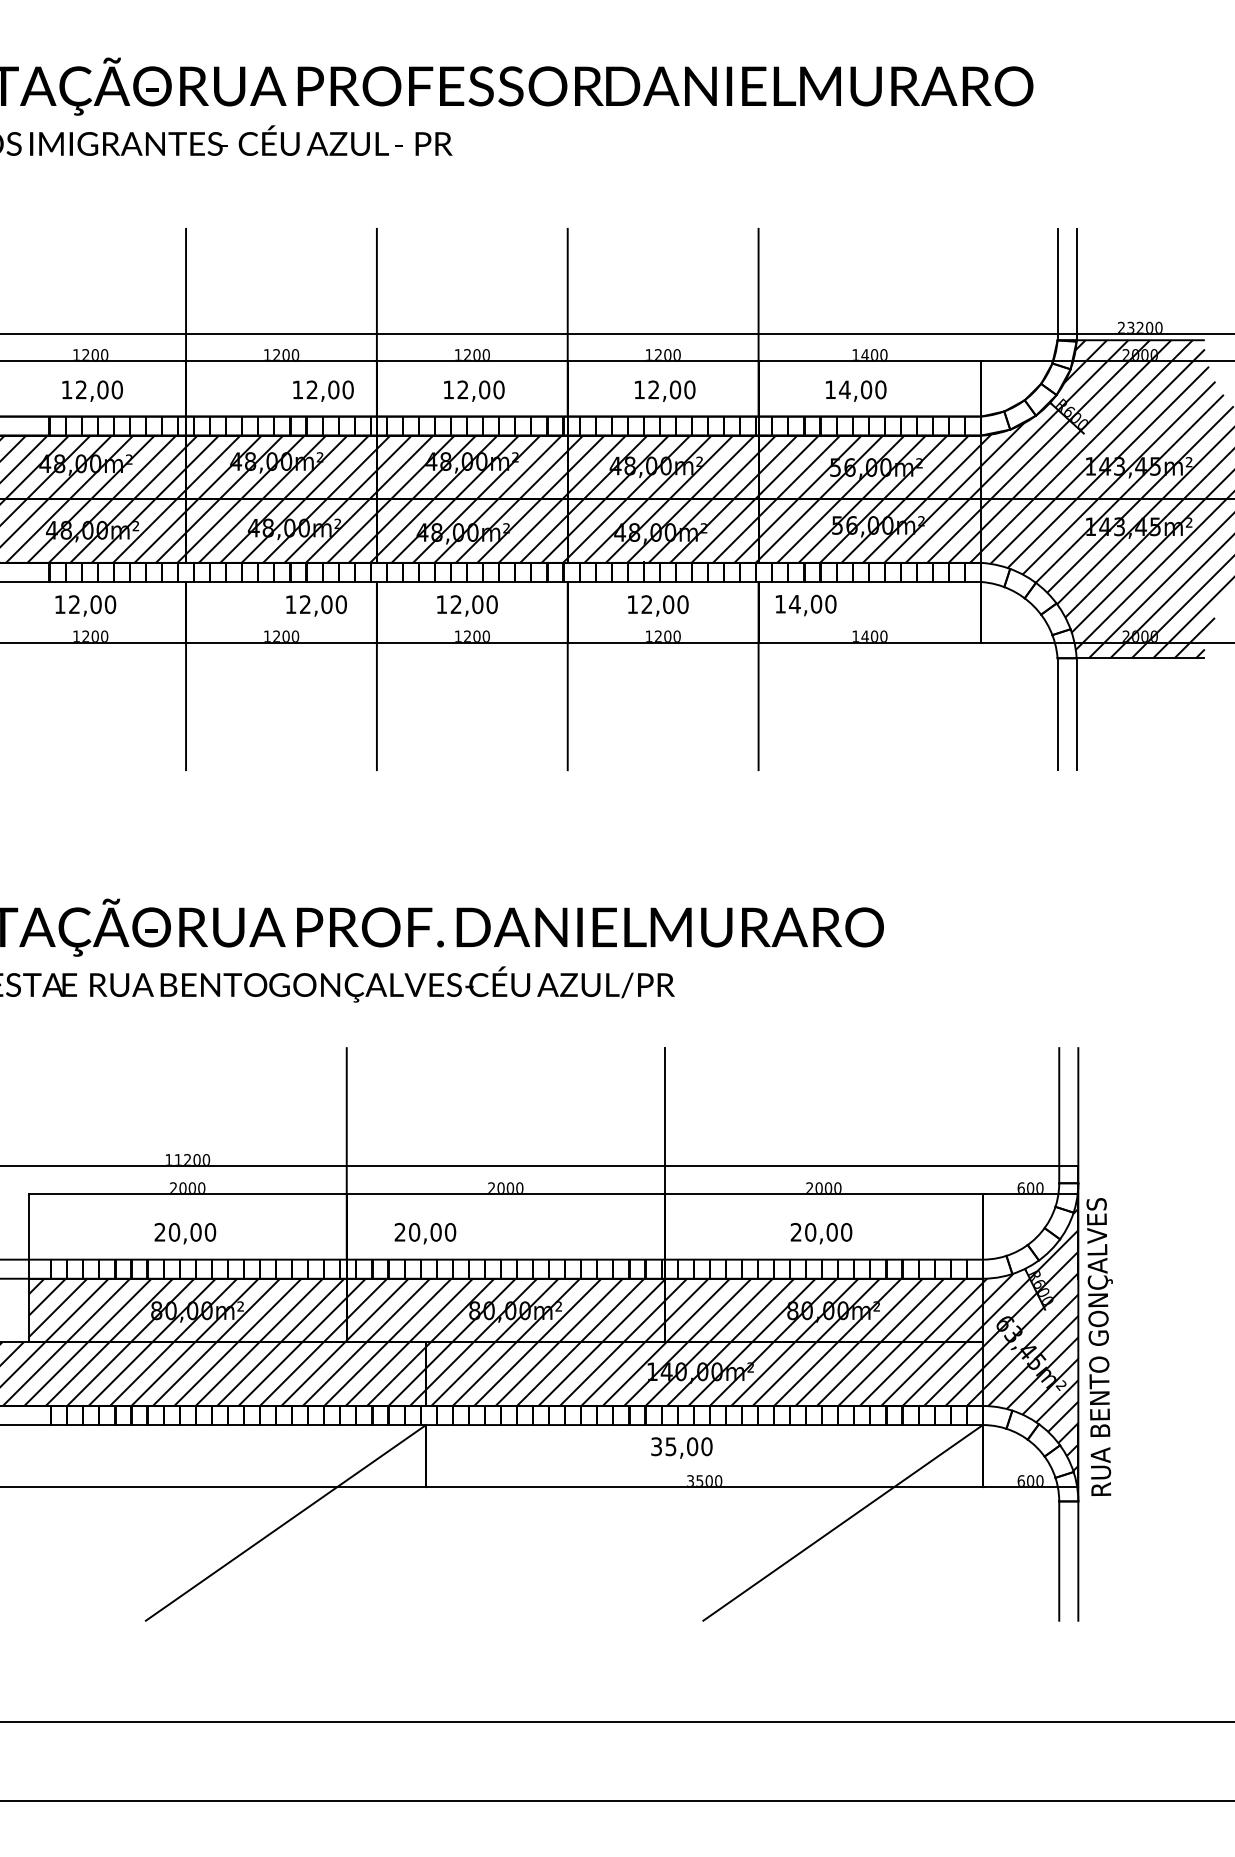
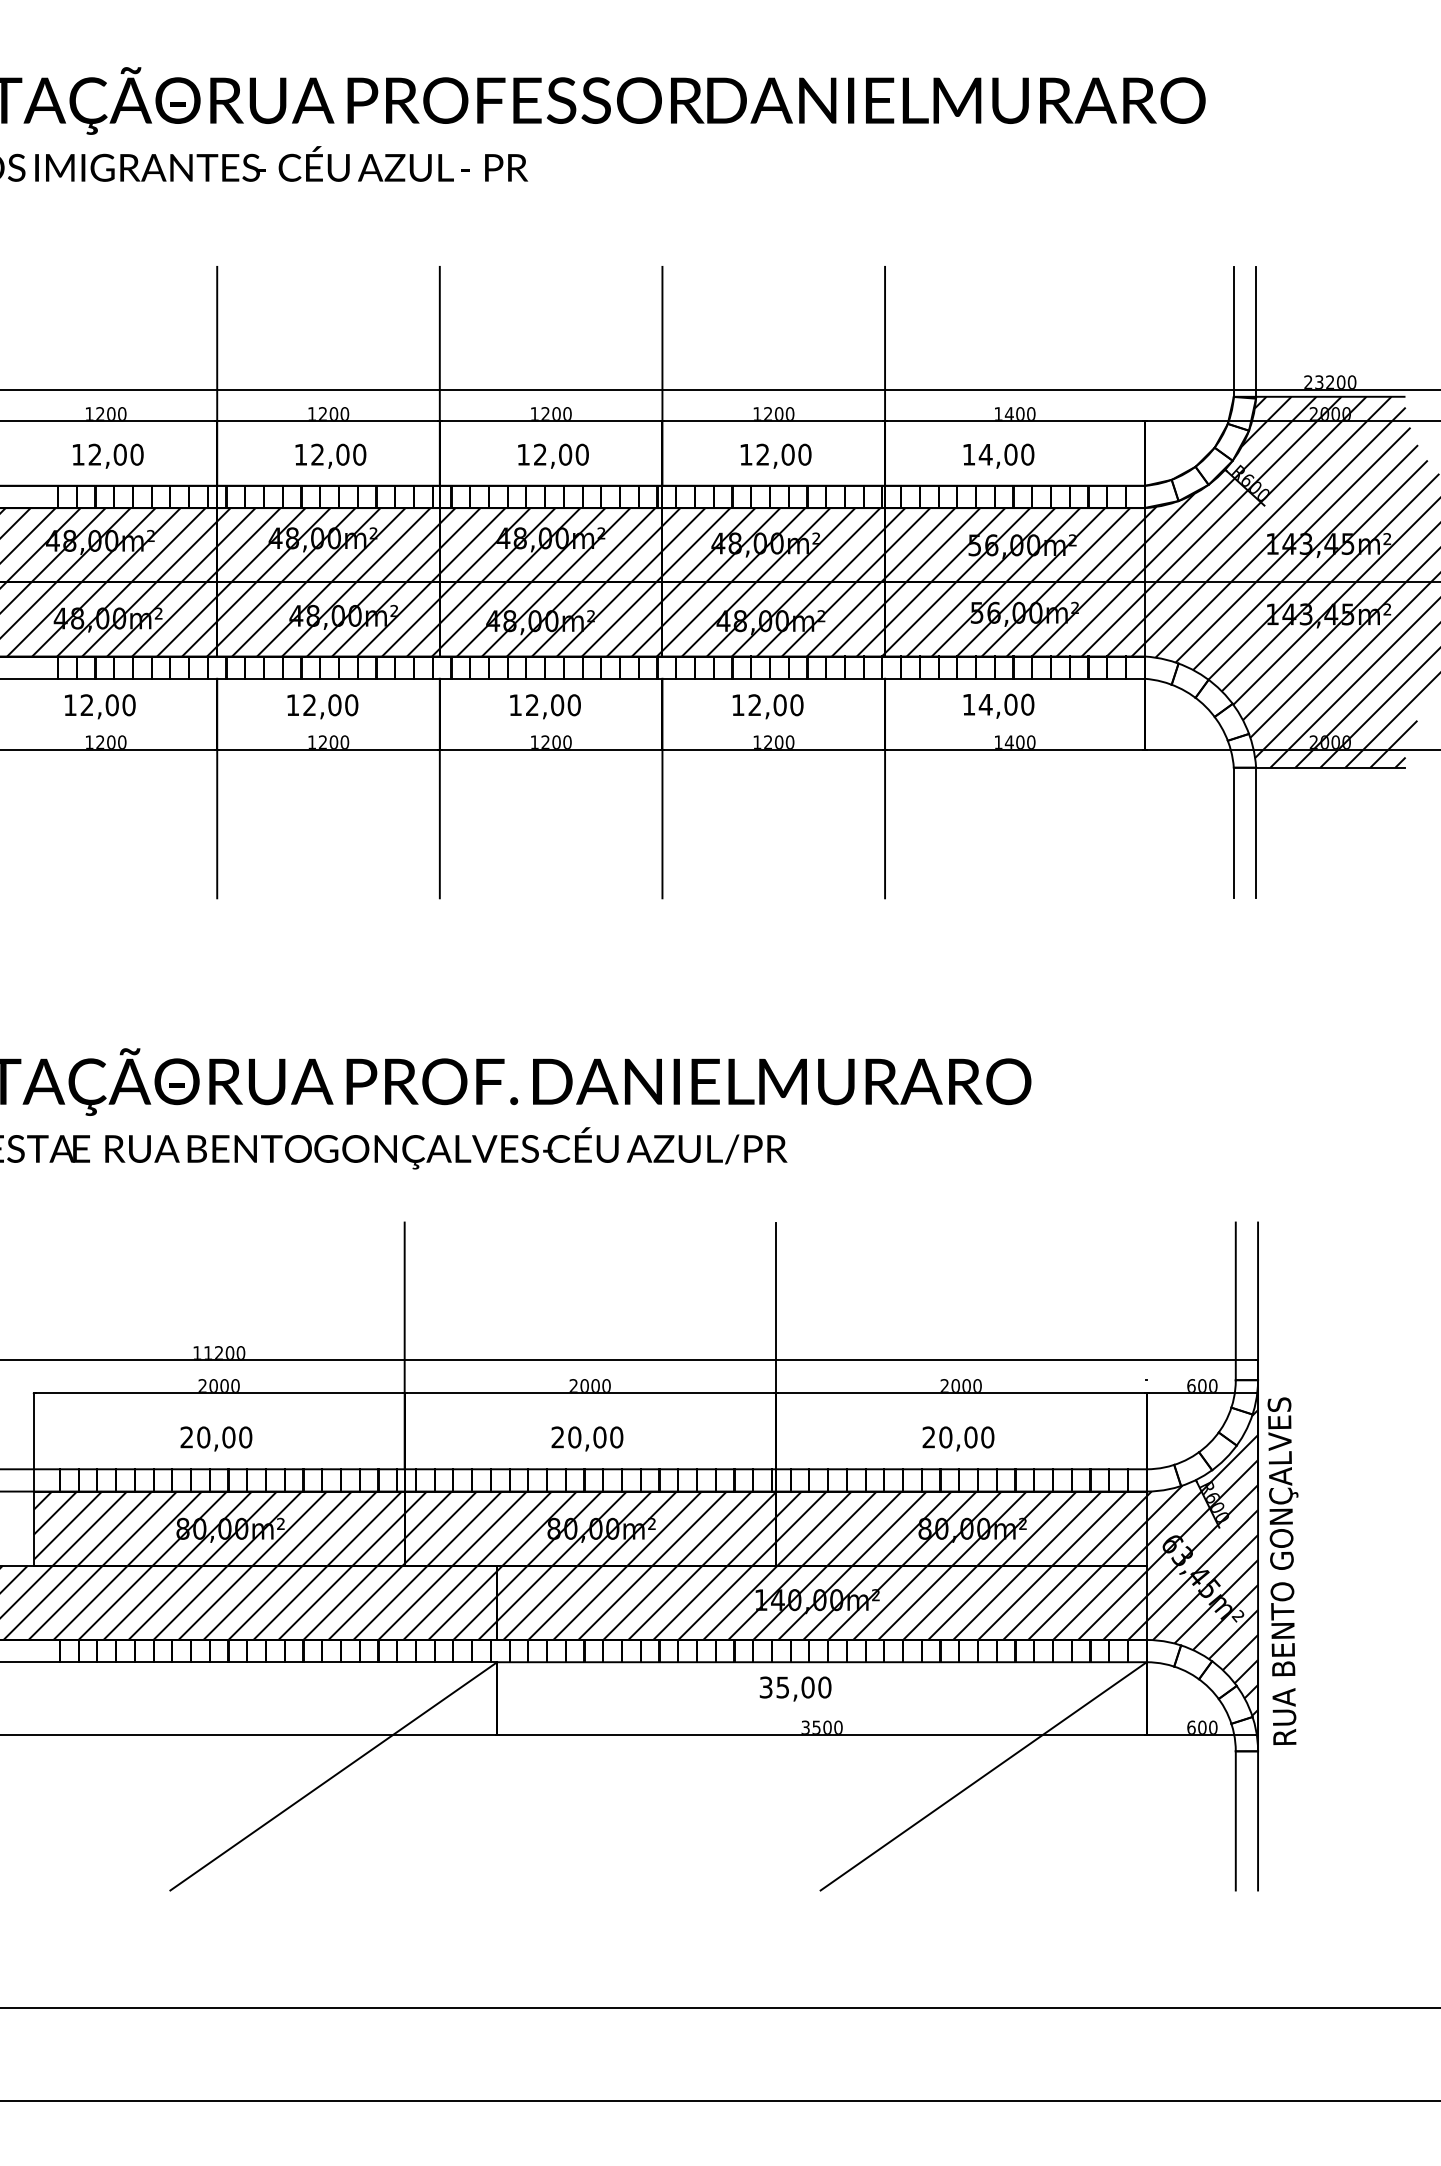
text: (323, 390) -> (330, 455), moved
text: (316, 605) -> (322, 706), moved
text: (806, 605) -> (999, 706), moved
text: (425, 1233) -> (587, 1438), moved

